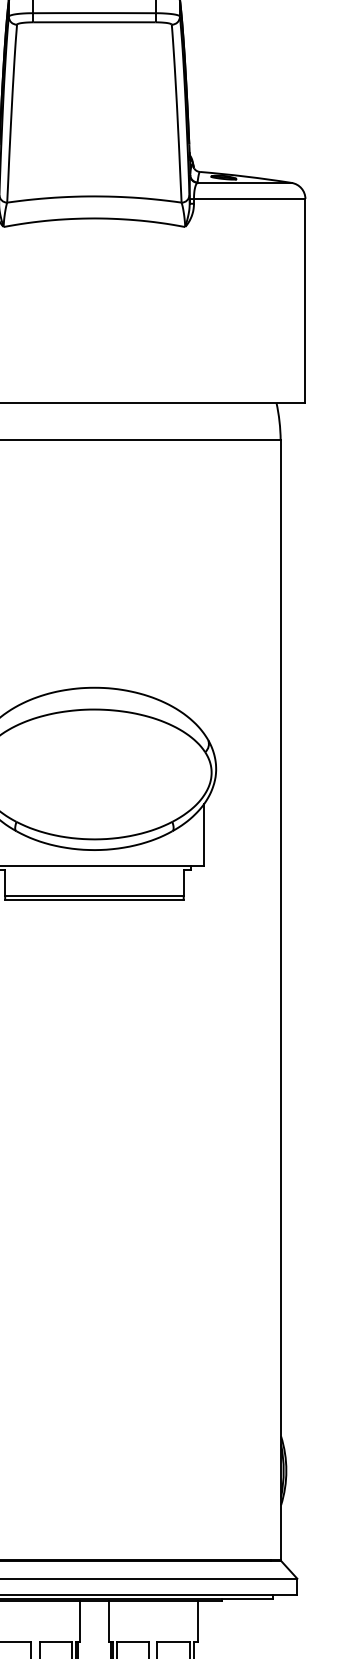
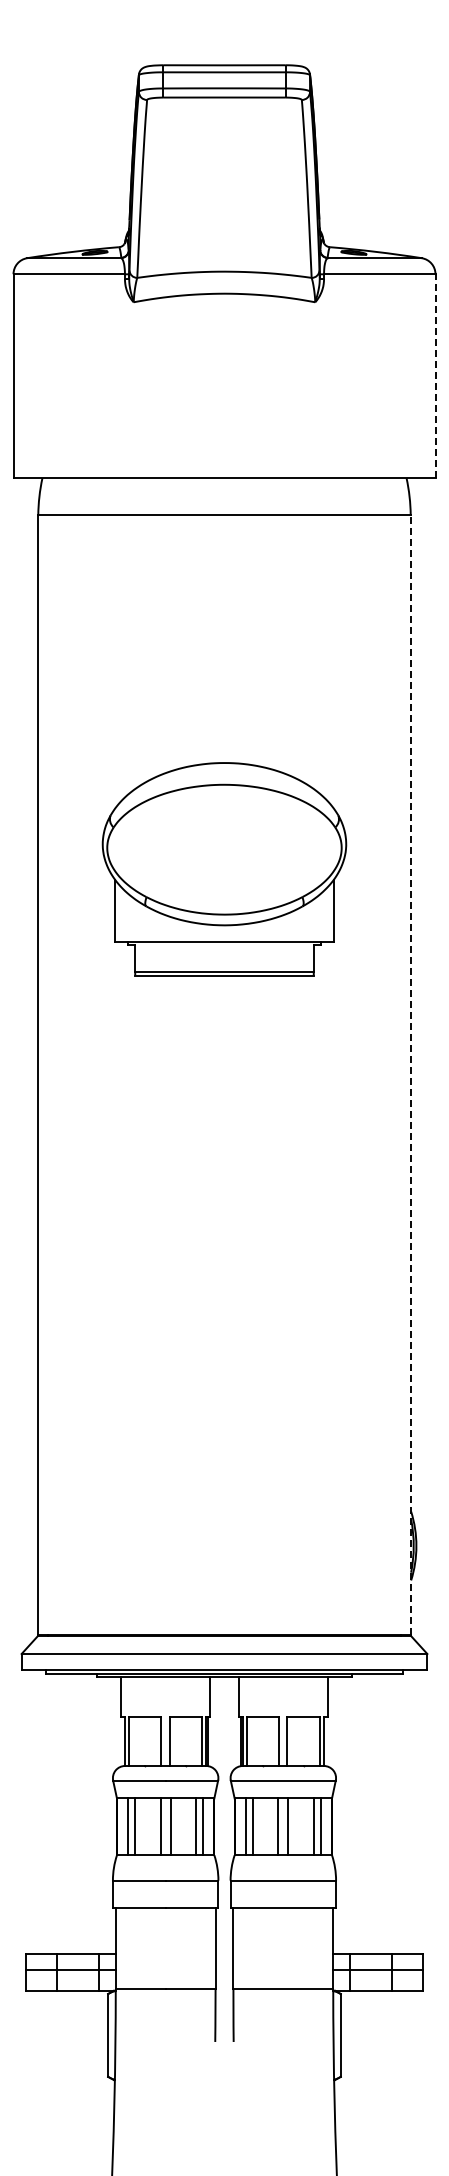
line: (305, 301) -> (435, 376), solid -> dashed
line: (281, 1000) -> (411, 1075), solid -> dashed

